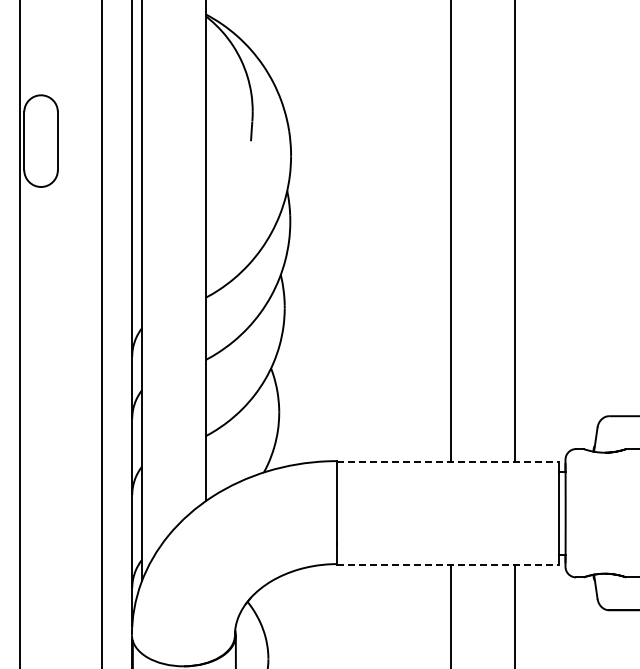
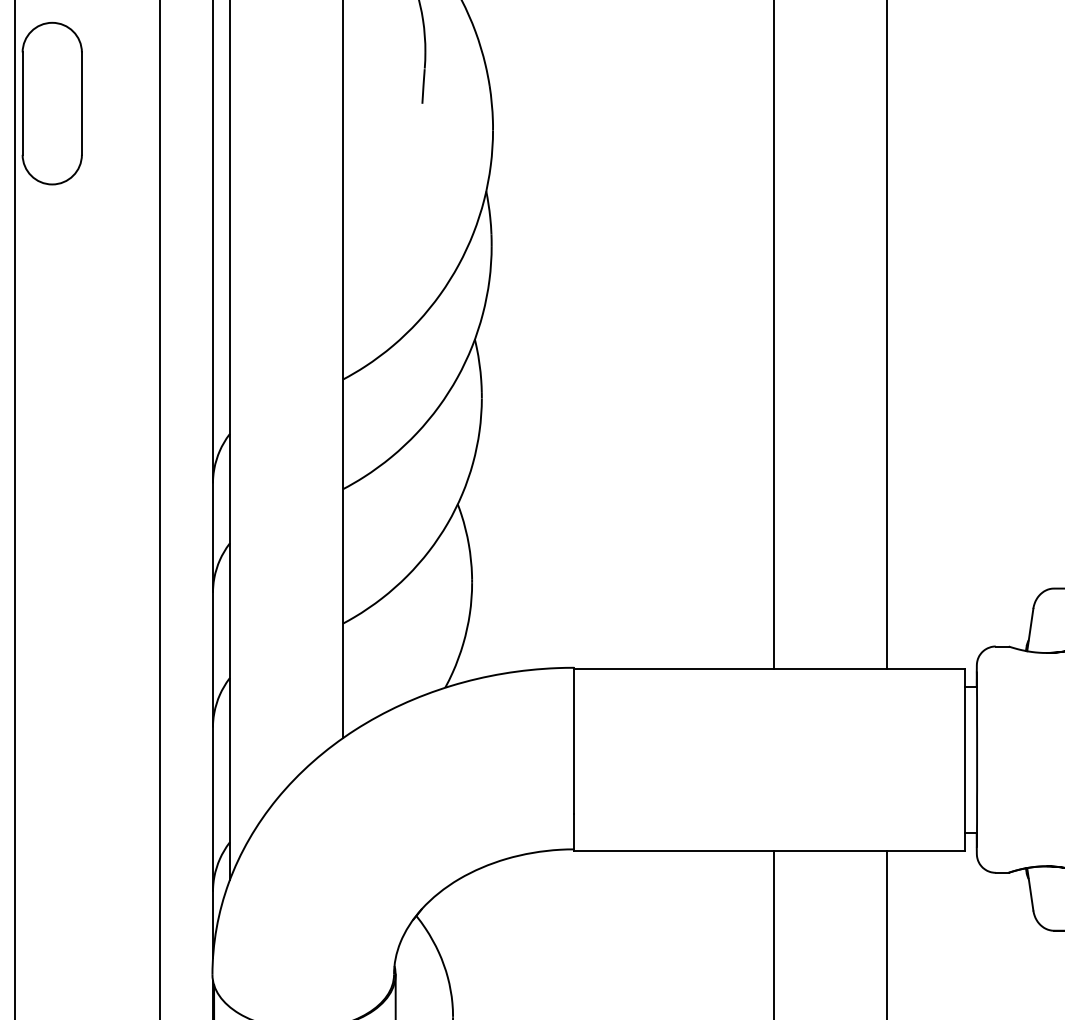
line: (447, 461) -> (768, 668), dashed -> solid
line: (447, 564) -> (768, 850), dashed -> solid

